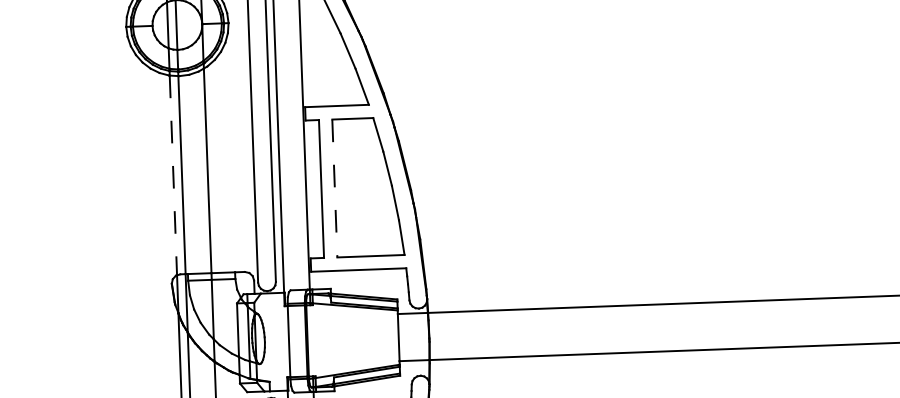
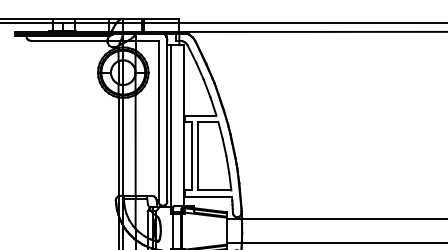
line: (173, 176) -> (118, 147), dashed -> solid
line: (335, 188) -> (198, 156), dashed -> solid

